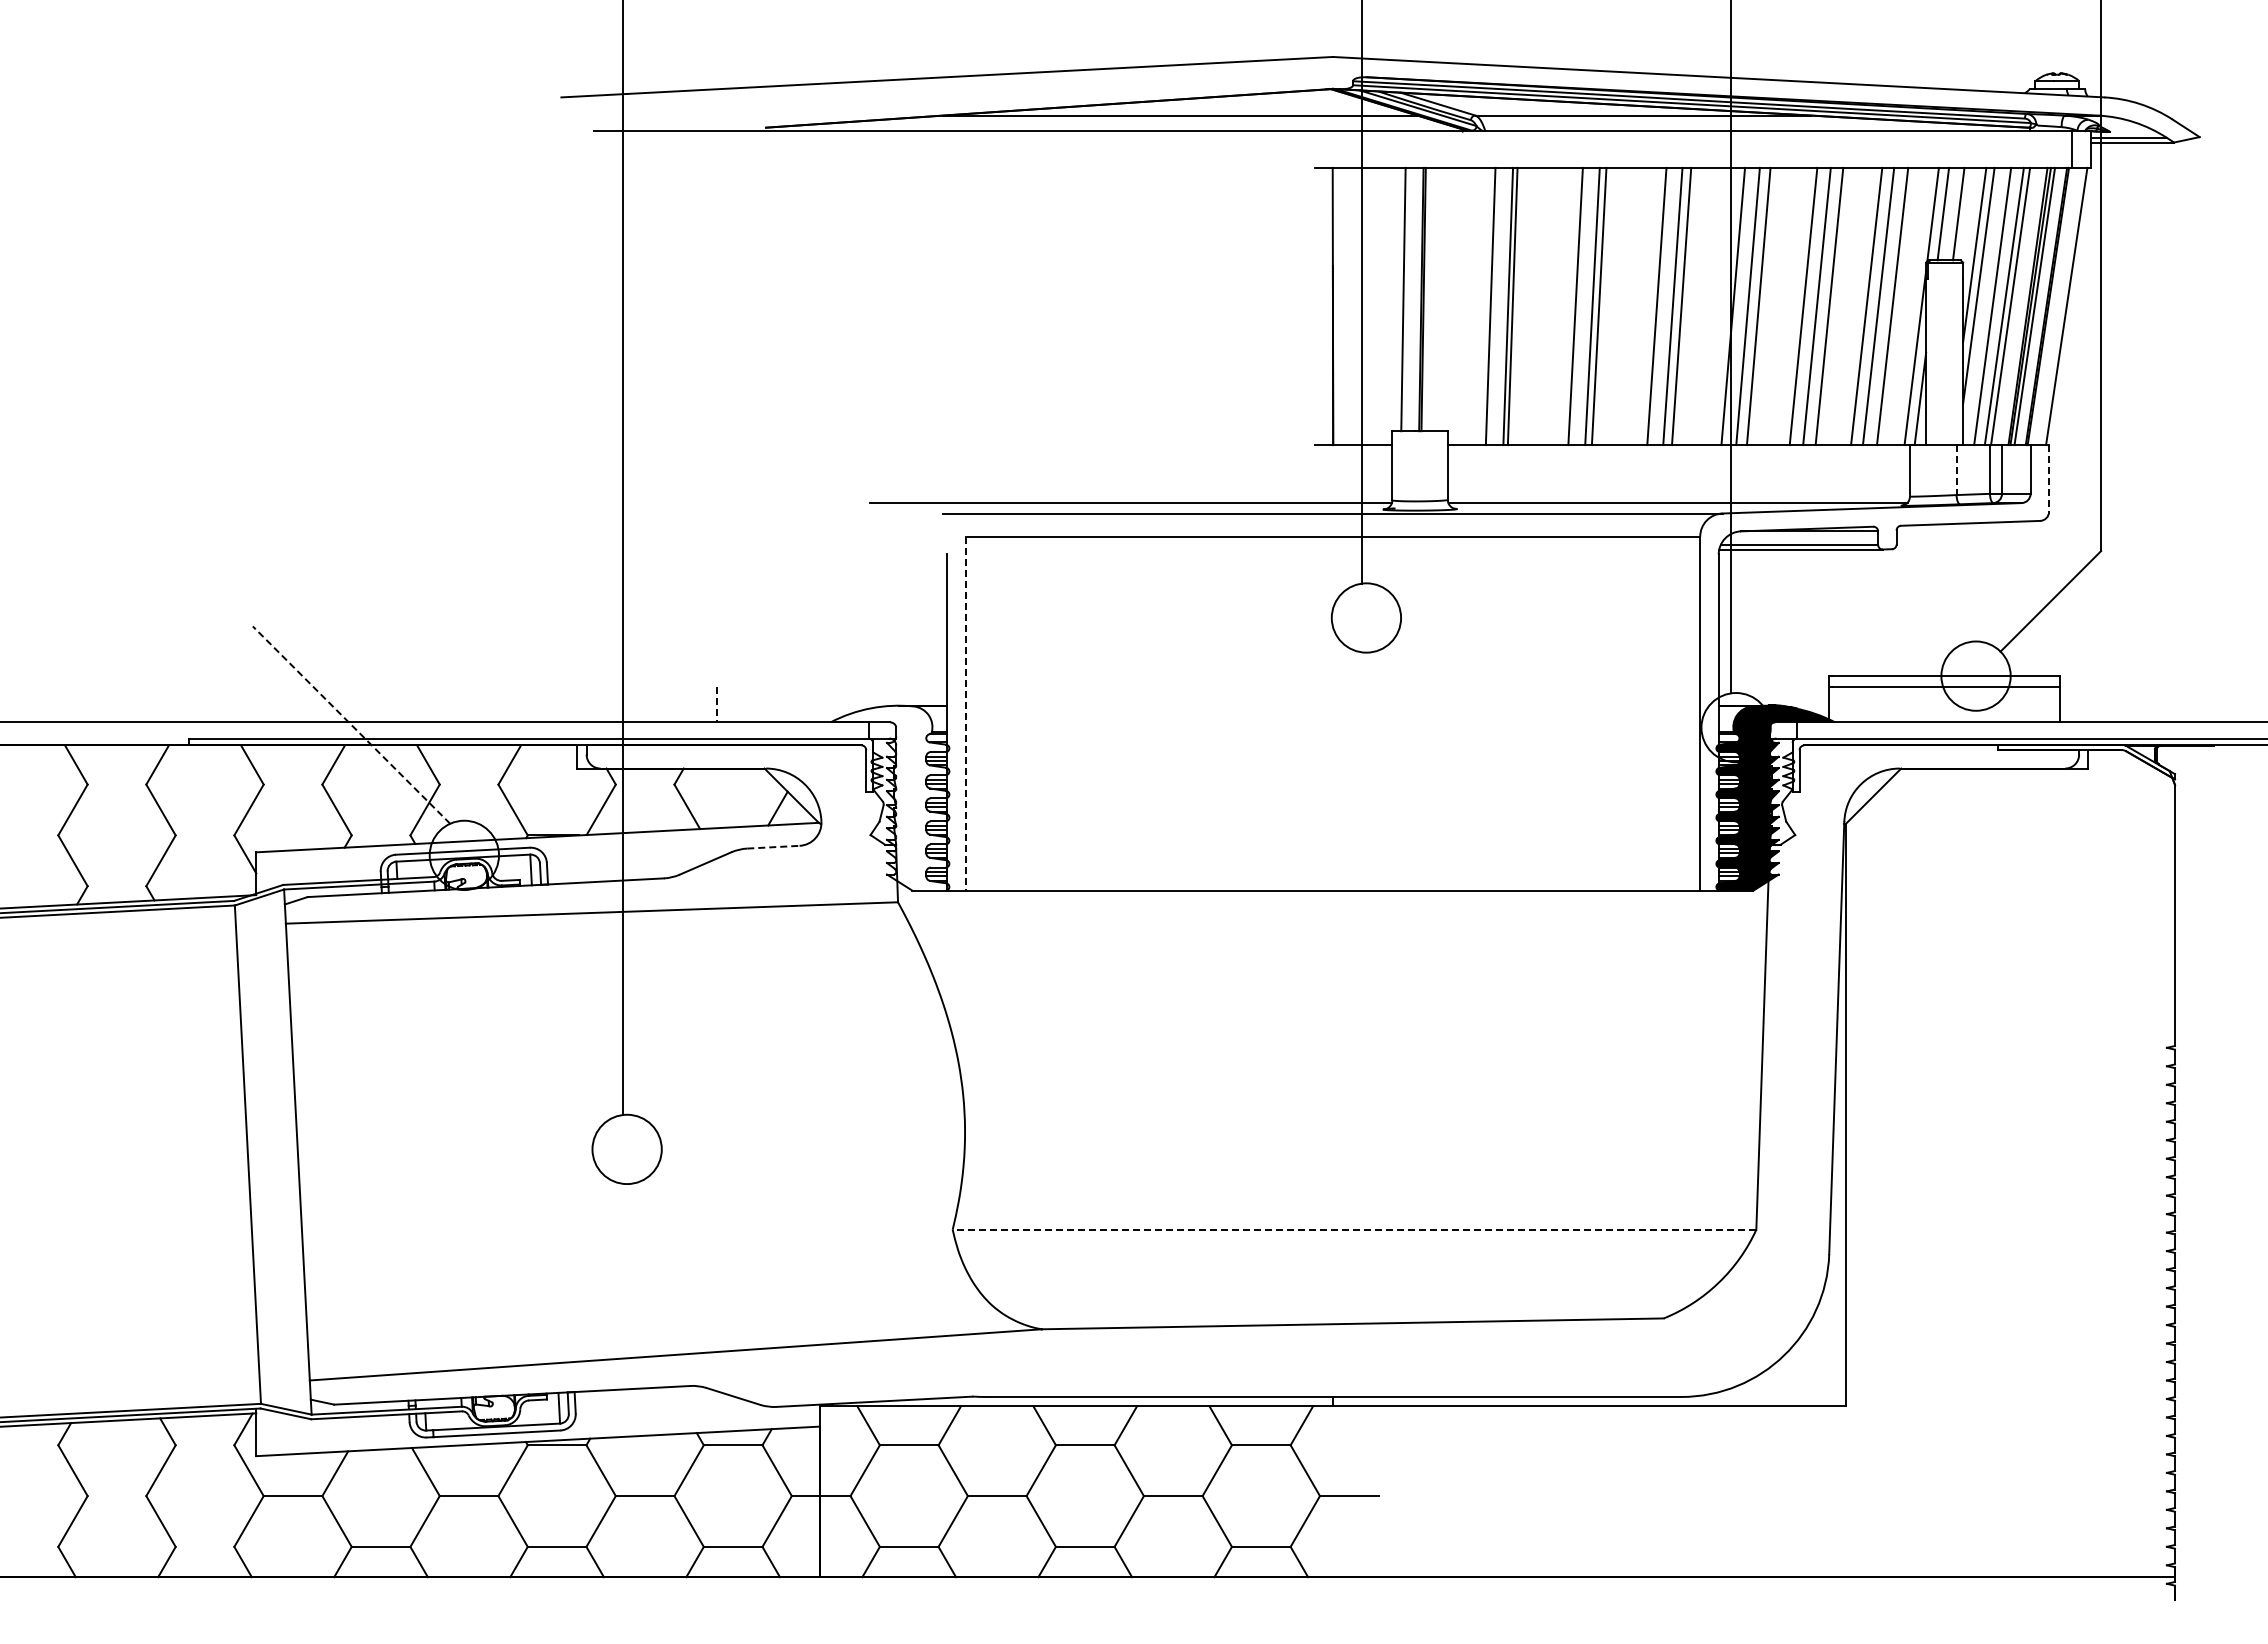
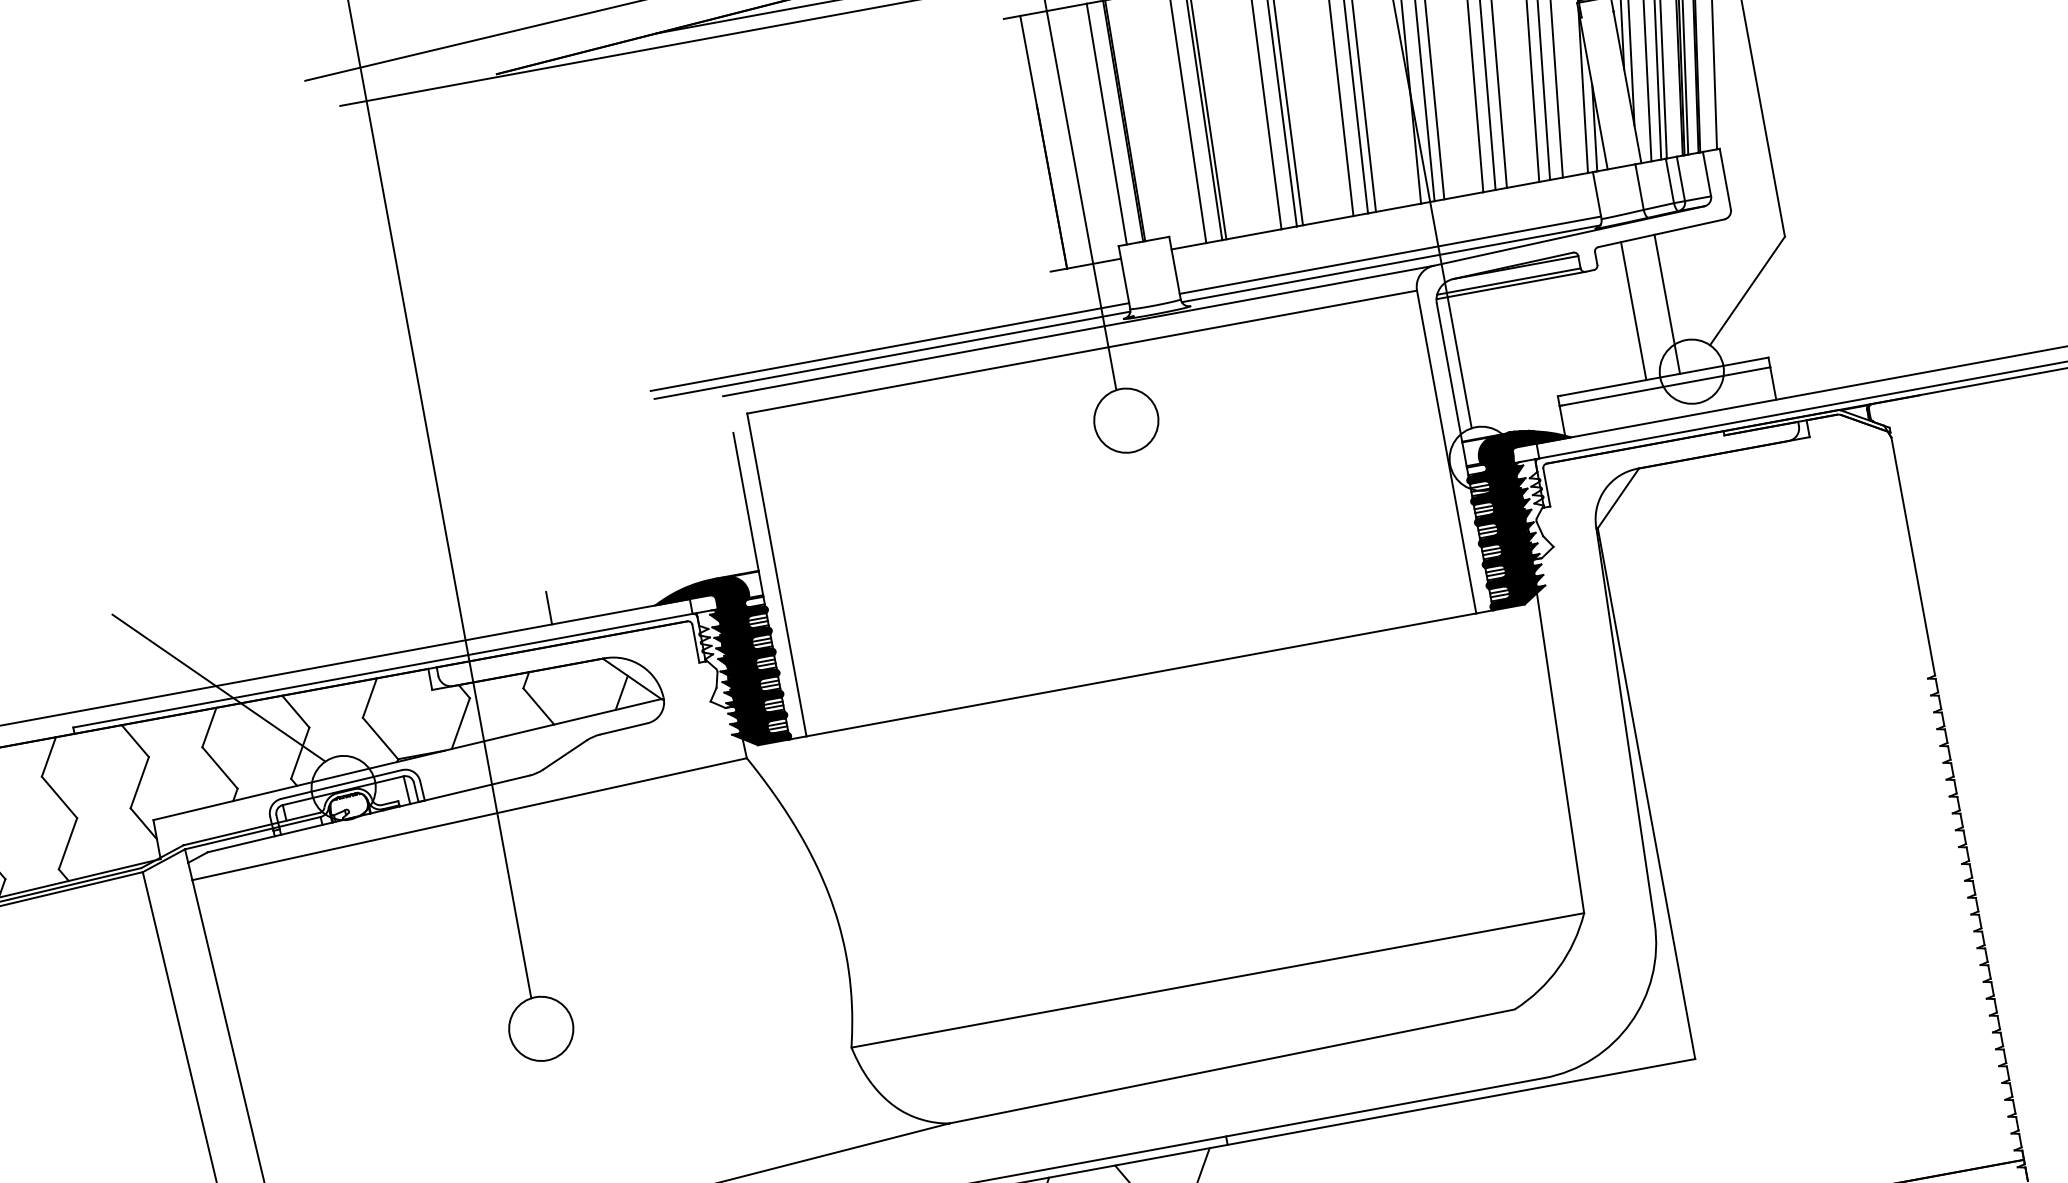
line: (1956, 470) -> (1639, 187), dashed -> solid
line: (2049, 478) -> (1725, 179), dashed -> solid
line: (1129, 493) -> (889, 346), added
line: (1678, 493) -> (1390, 254), added
line: (1963, 599) -> (1667, 303), added
line: (1926, 600) -> (1634, 311), added
line: (717, 704) -> (549, 608), dashed -> solid
line: (965, 714) -> (776, 575), dashed -> solid
line: (351, 725) -> (219, 688), dashed -> solid
fill: (889, 797) -> (721, 664), added
line: (773, 847) -> (624, 729), dashed -> solid
line: (1354, 1229) -> (1217, 980), dashed -> solid

